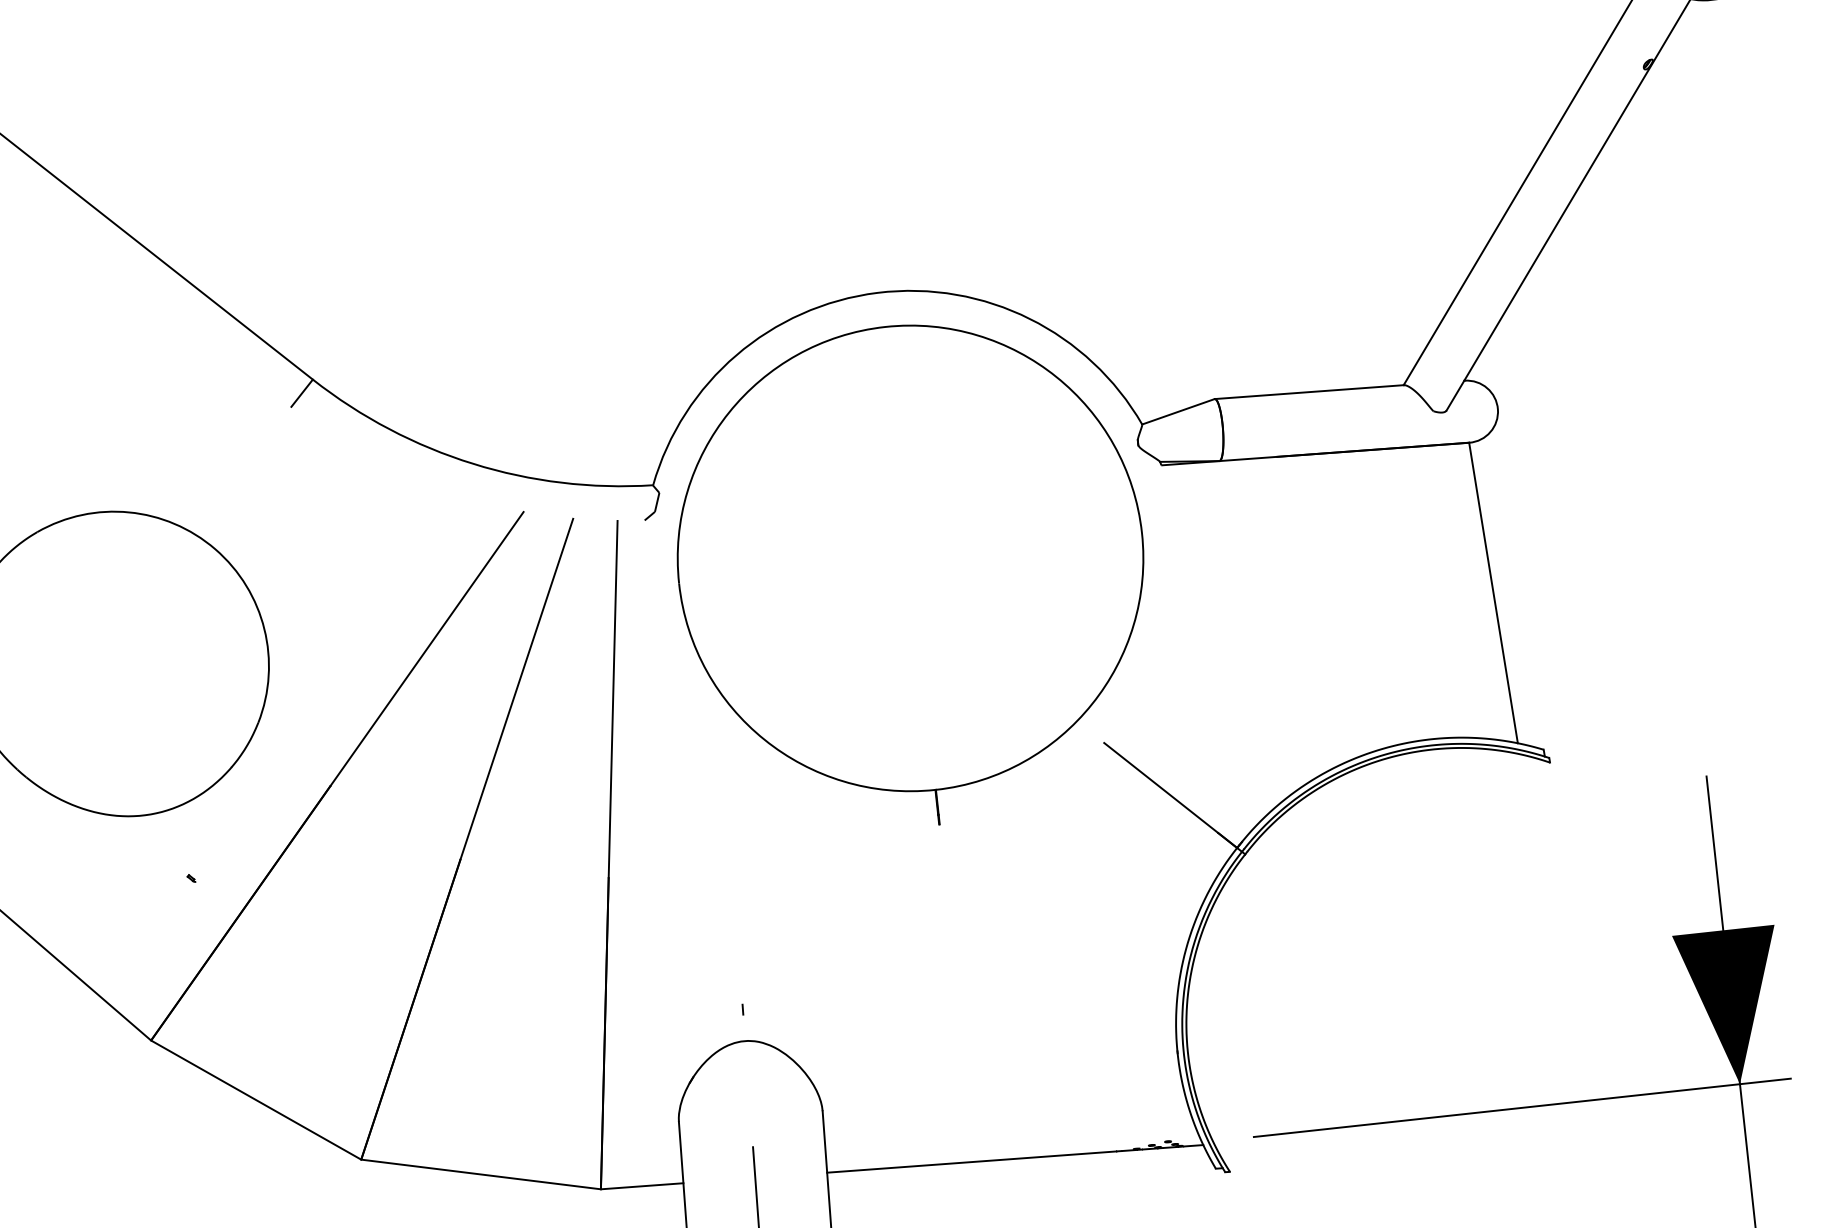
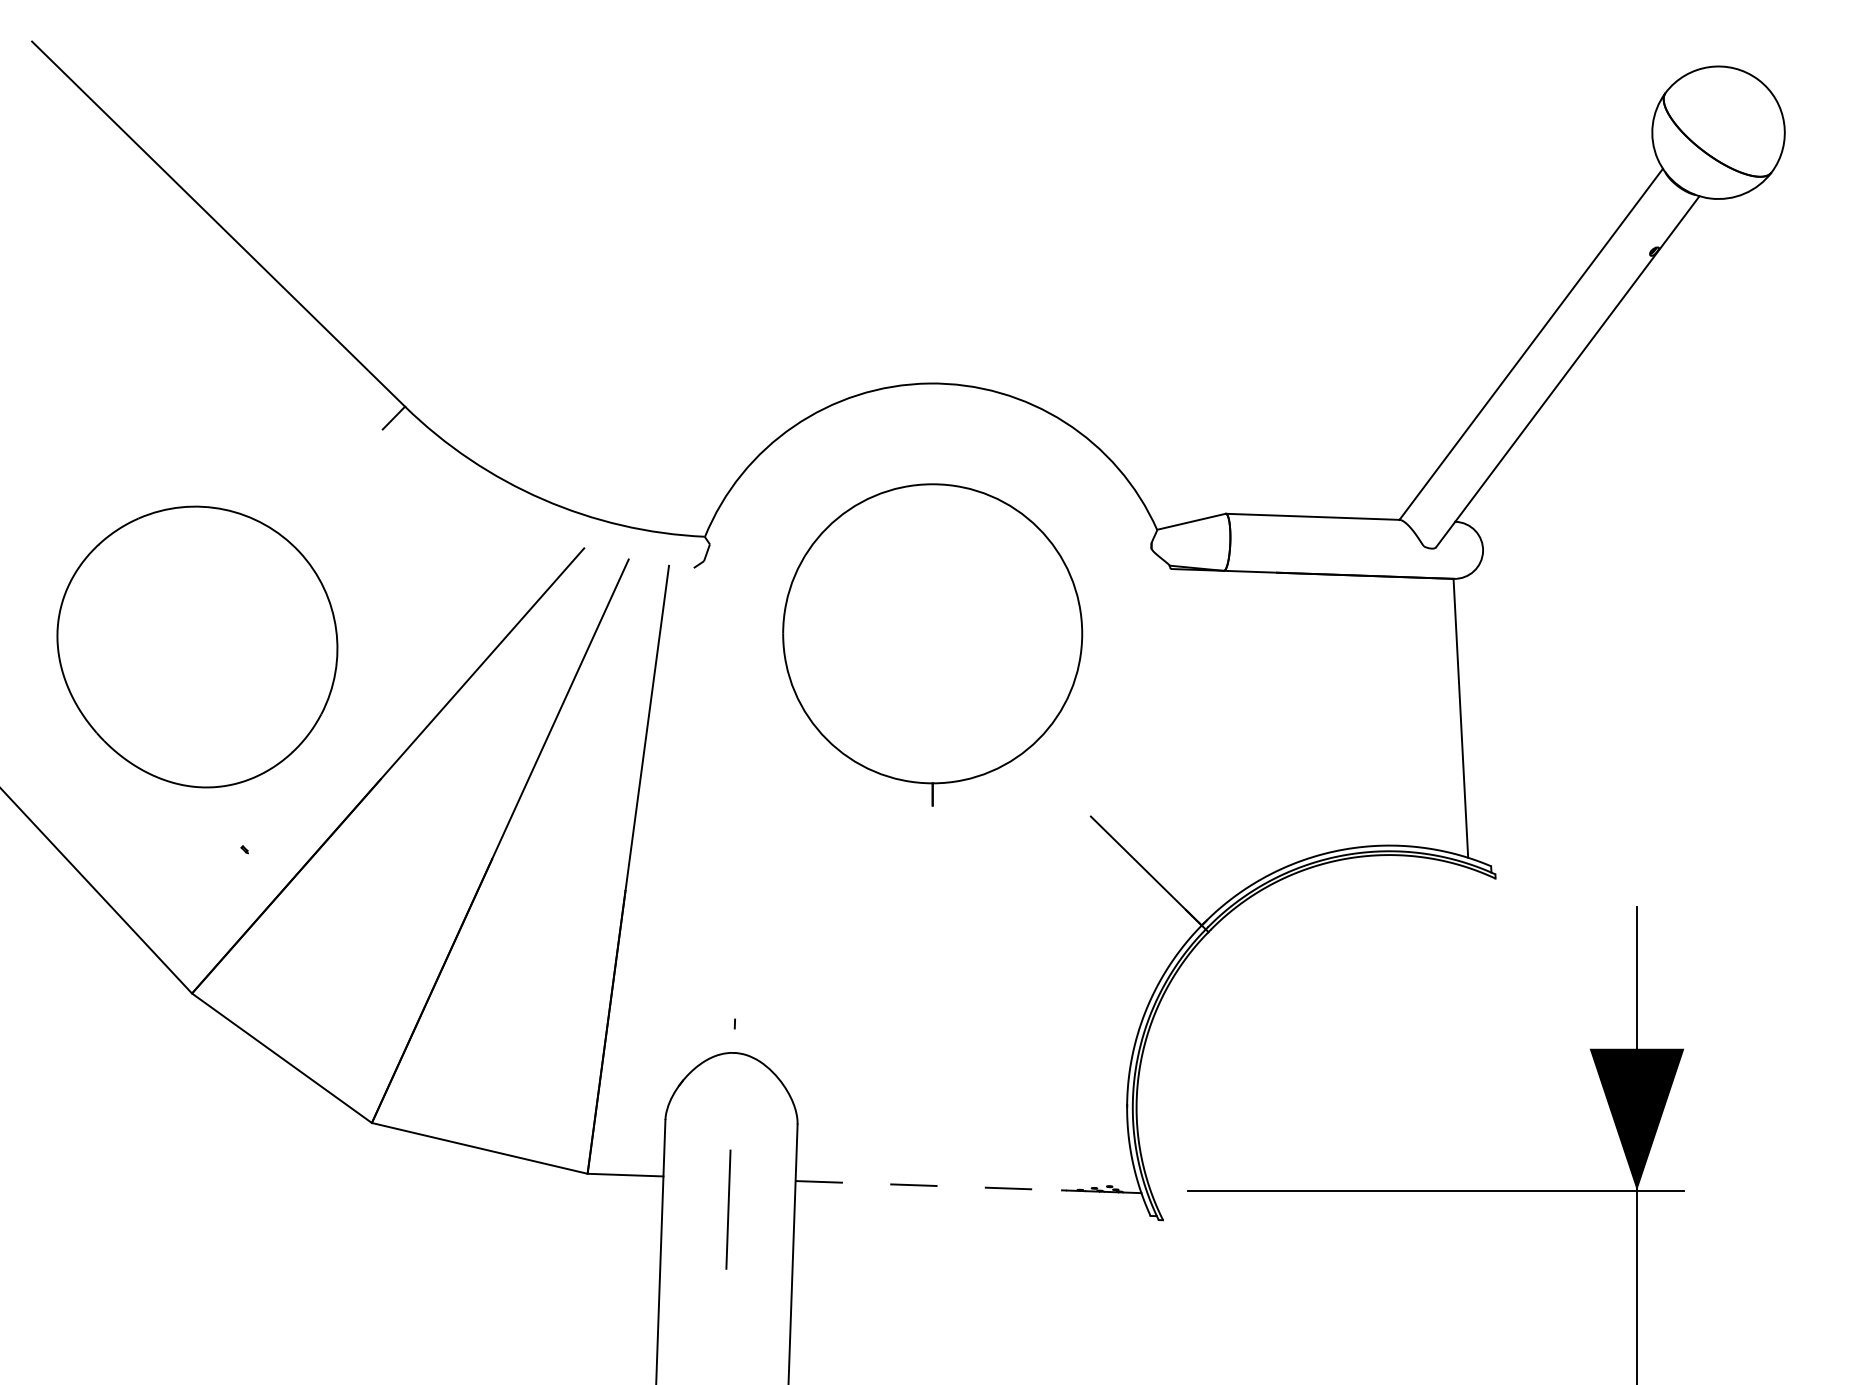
part: (912, 575) -> (932, 644), size x0.7
line: (971, 1161) -> (928, 1185), solid -> dashed

